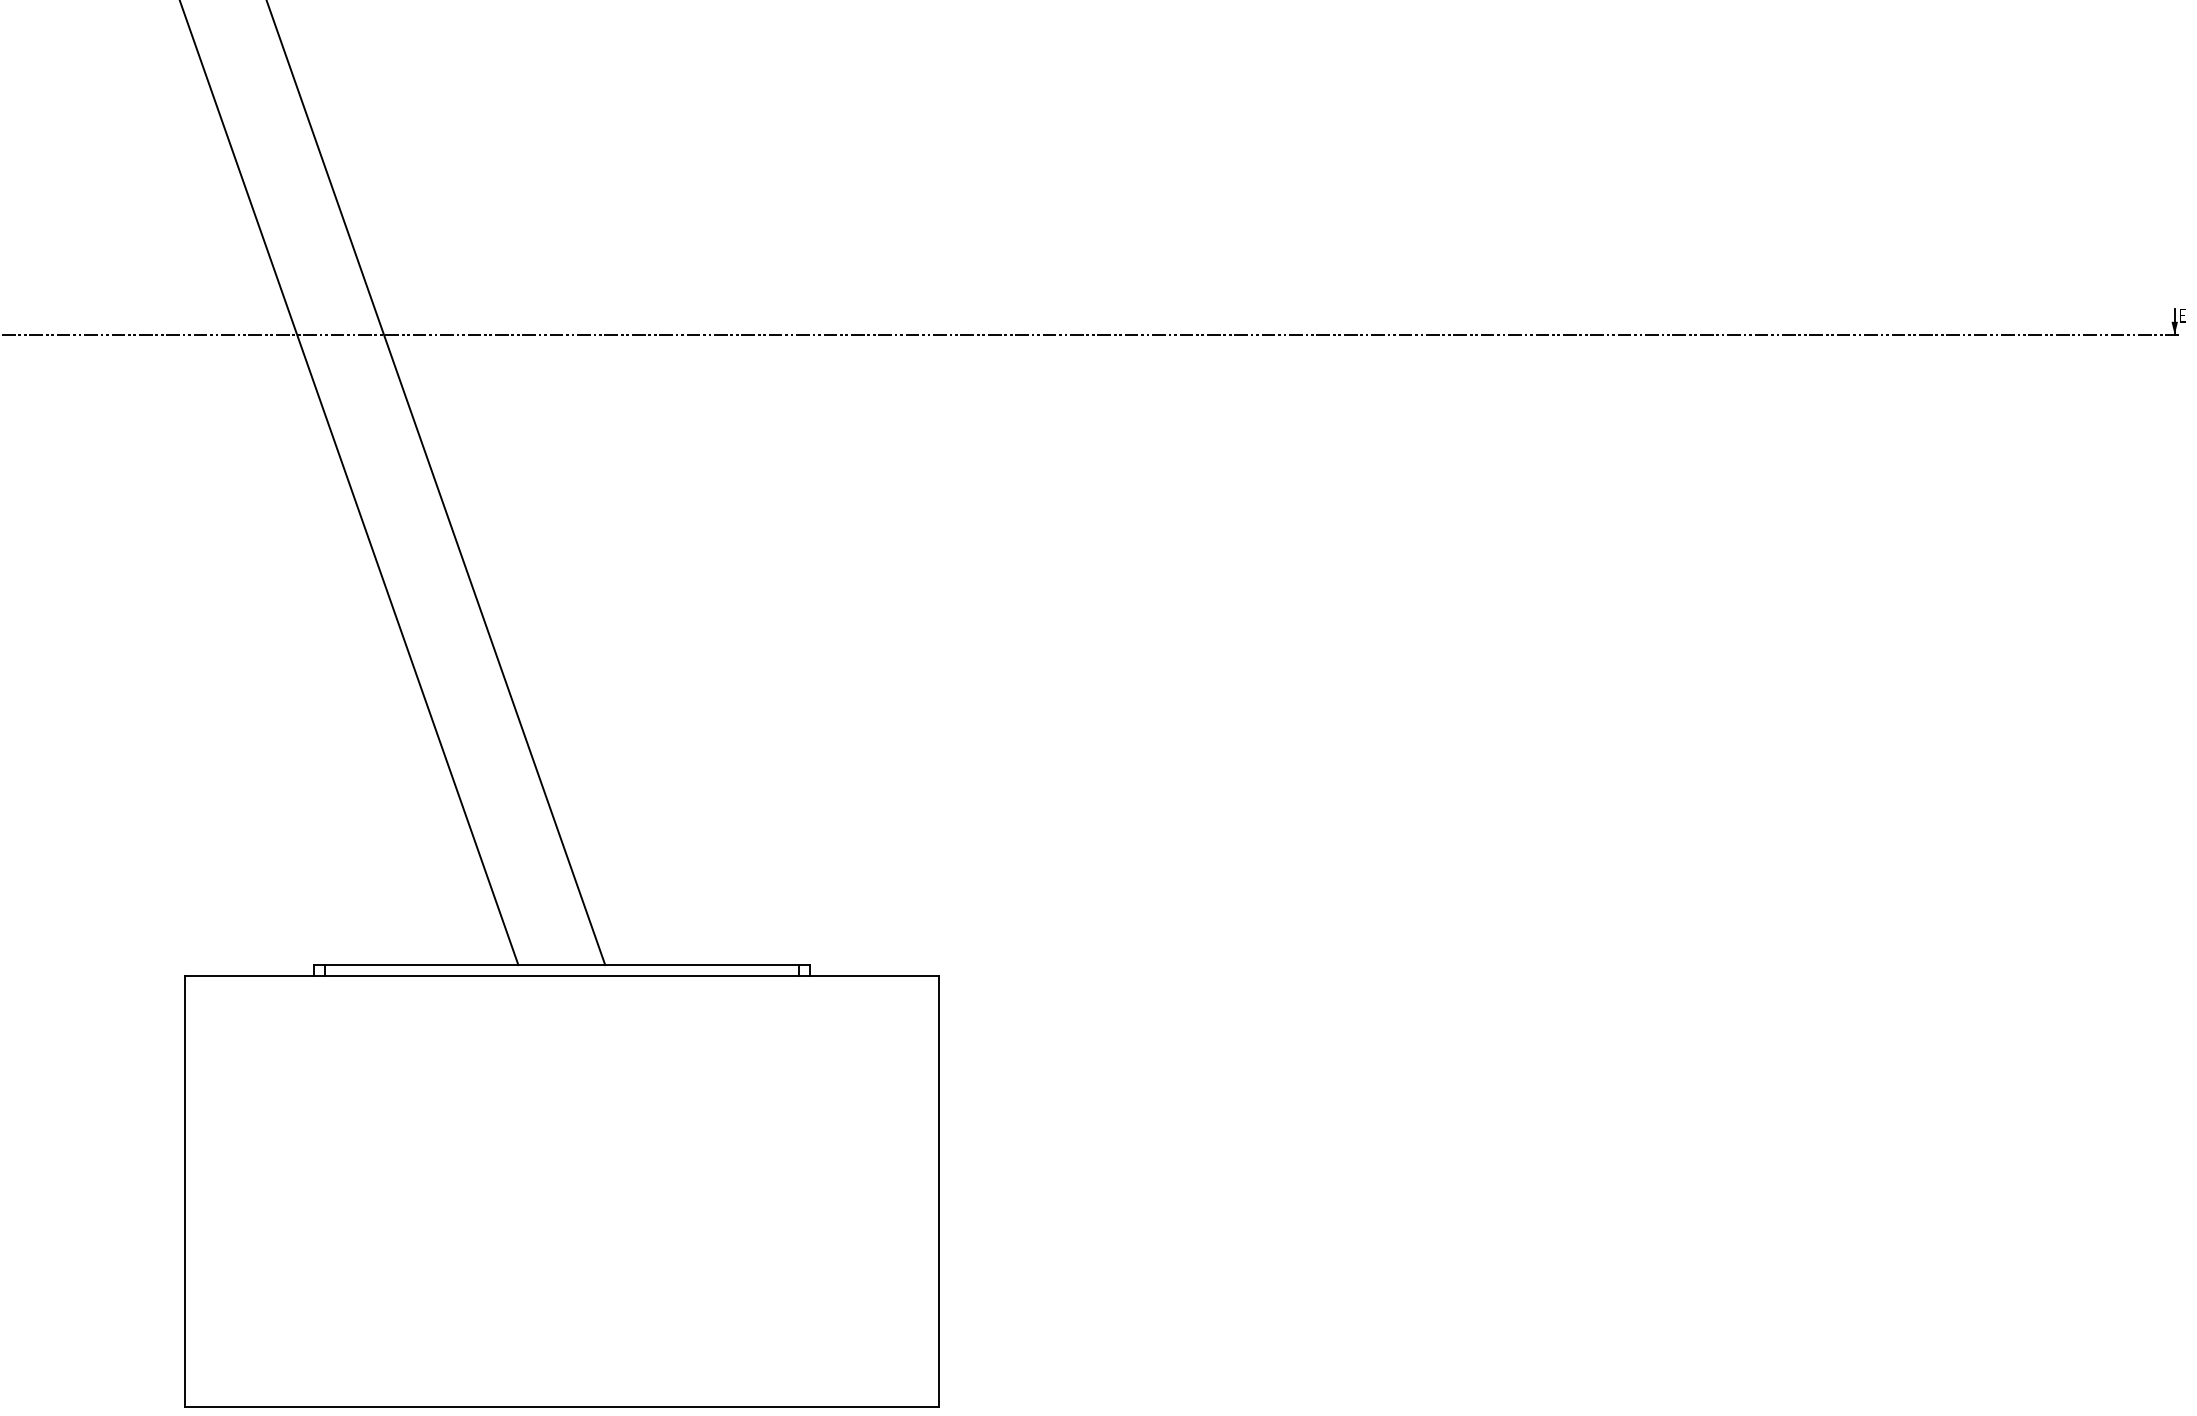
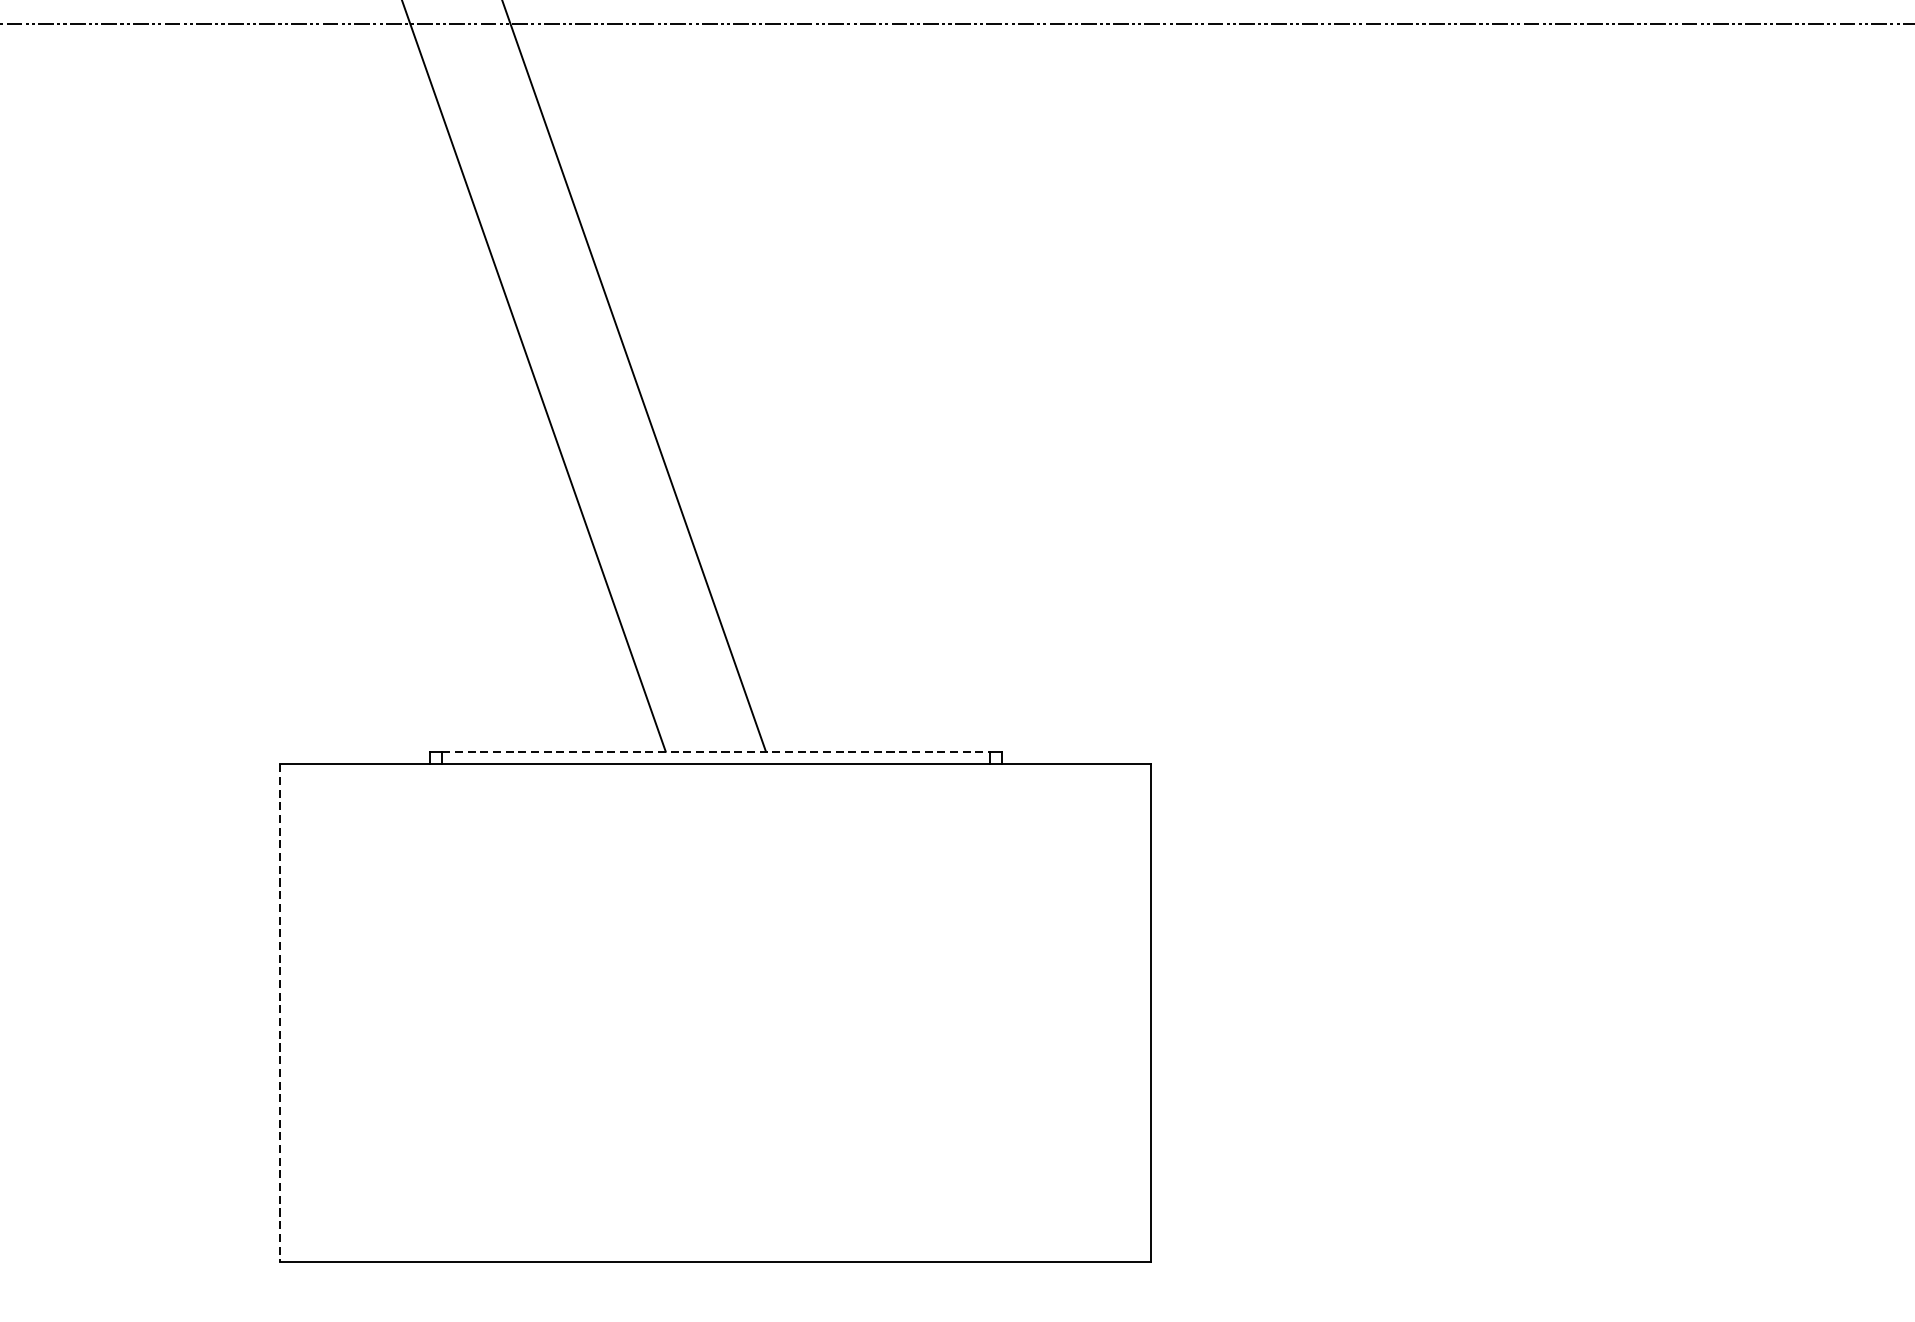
line: (562, 965) -> (716, 752), solid -> dashed
line: (184, 1191) -> (280, 1012), solid -> dashed

